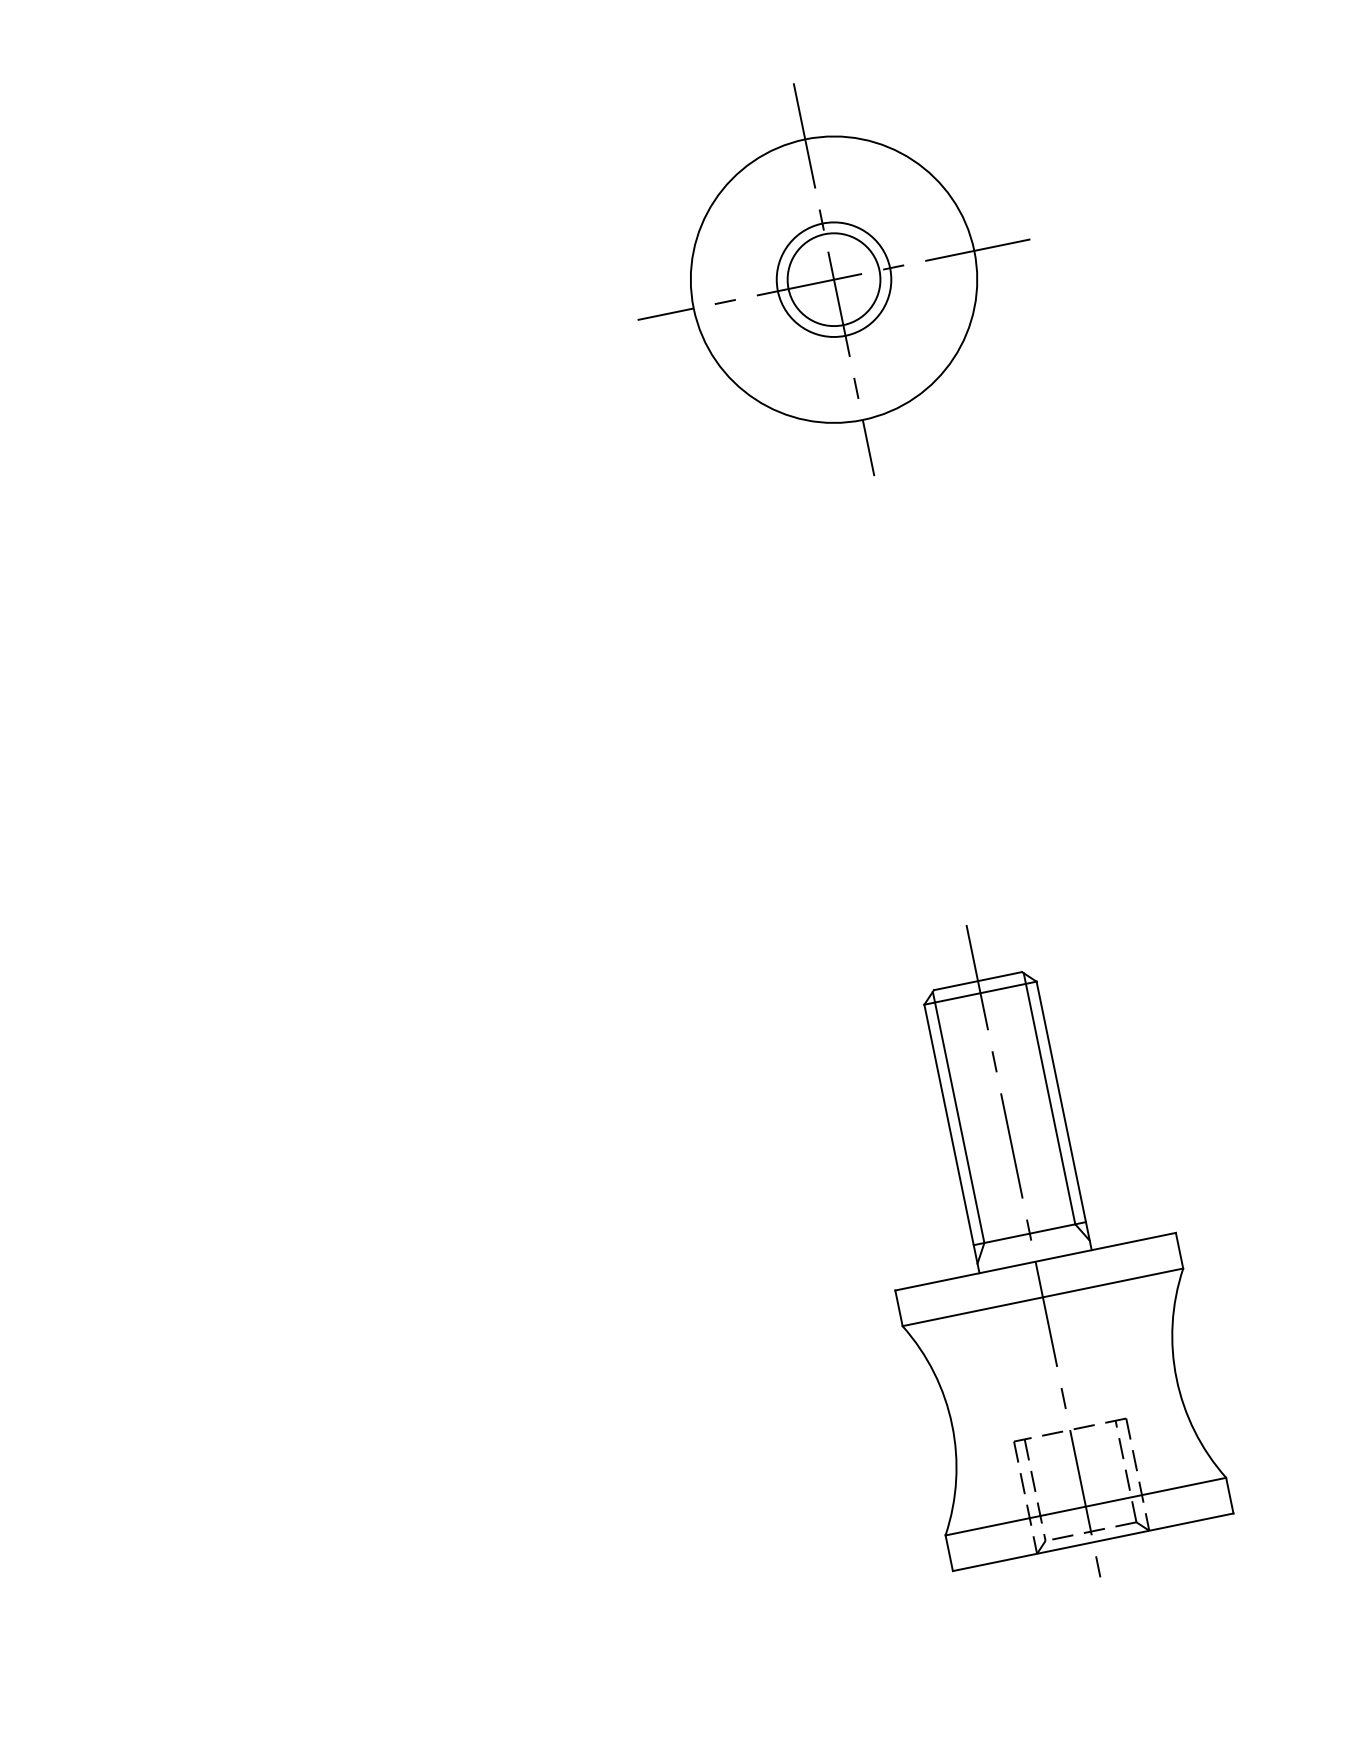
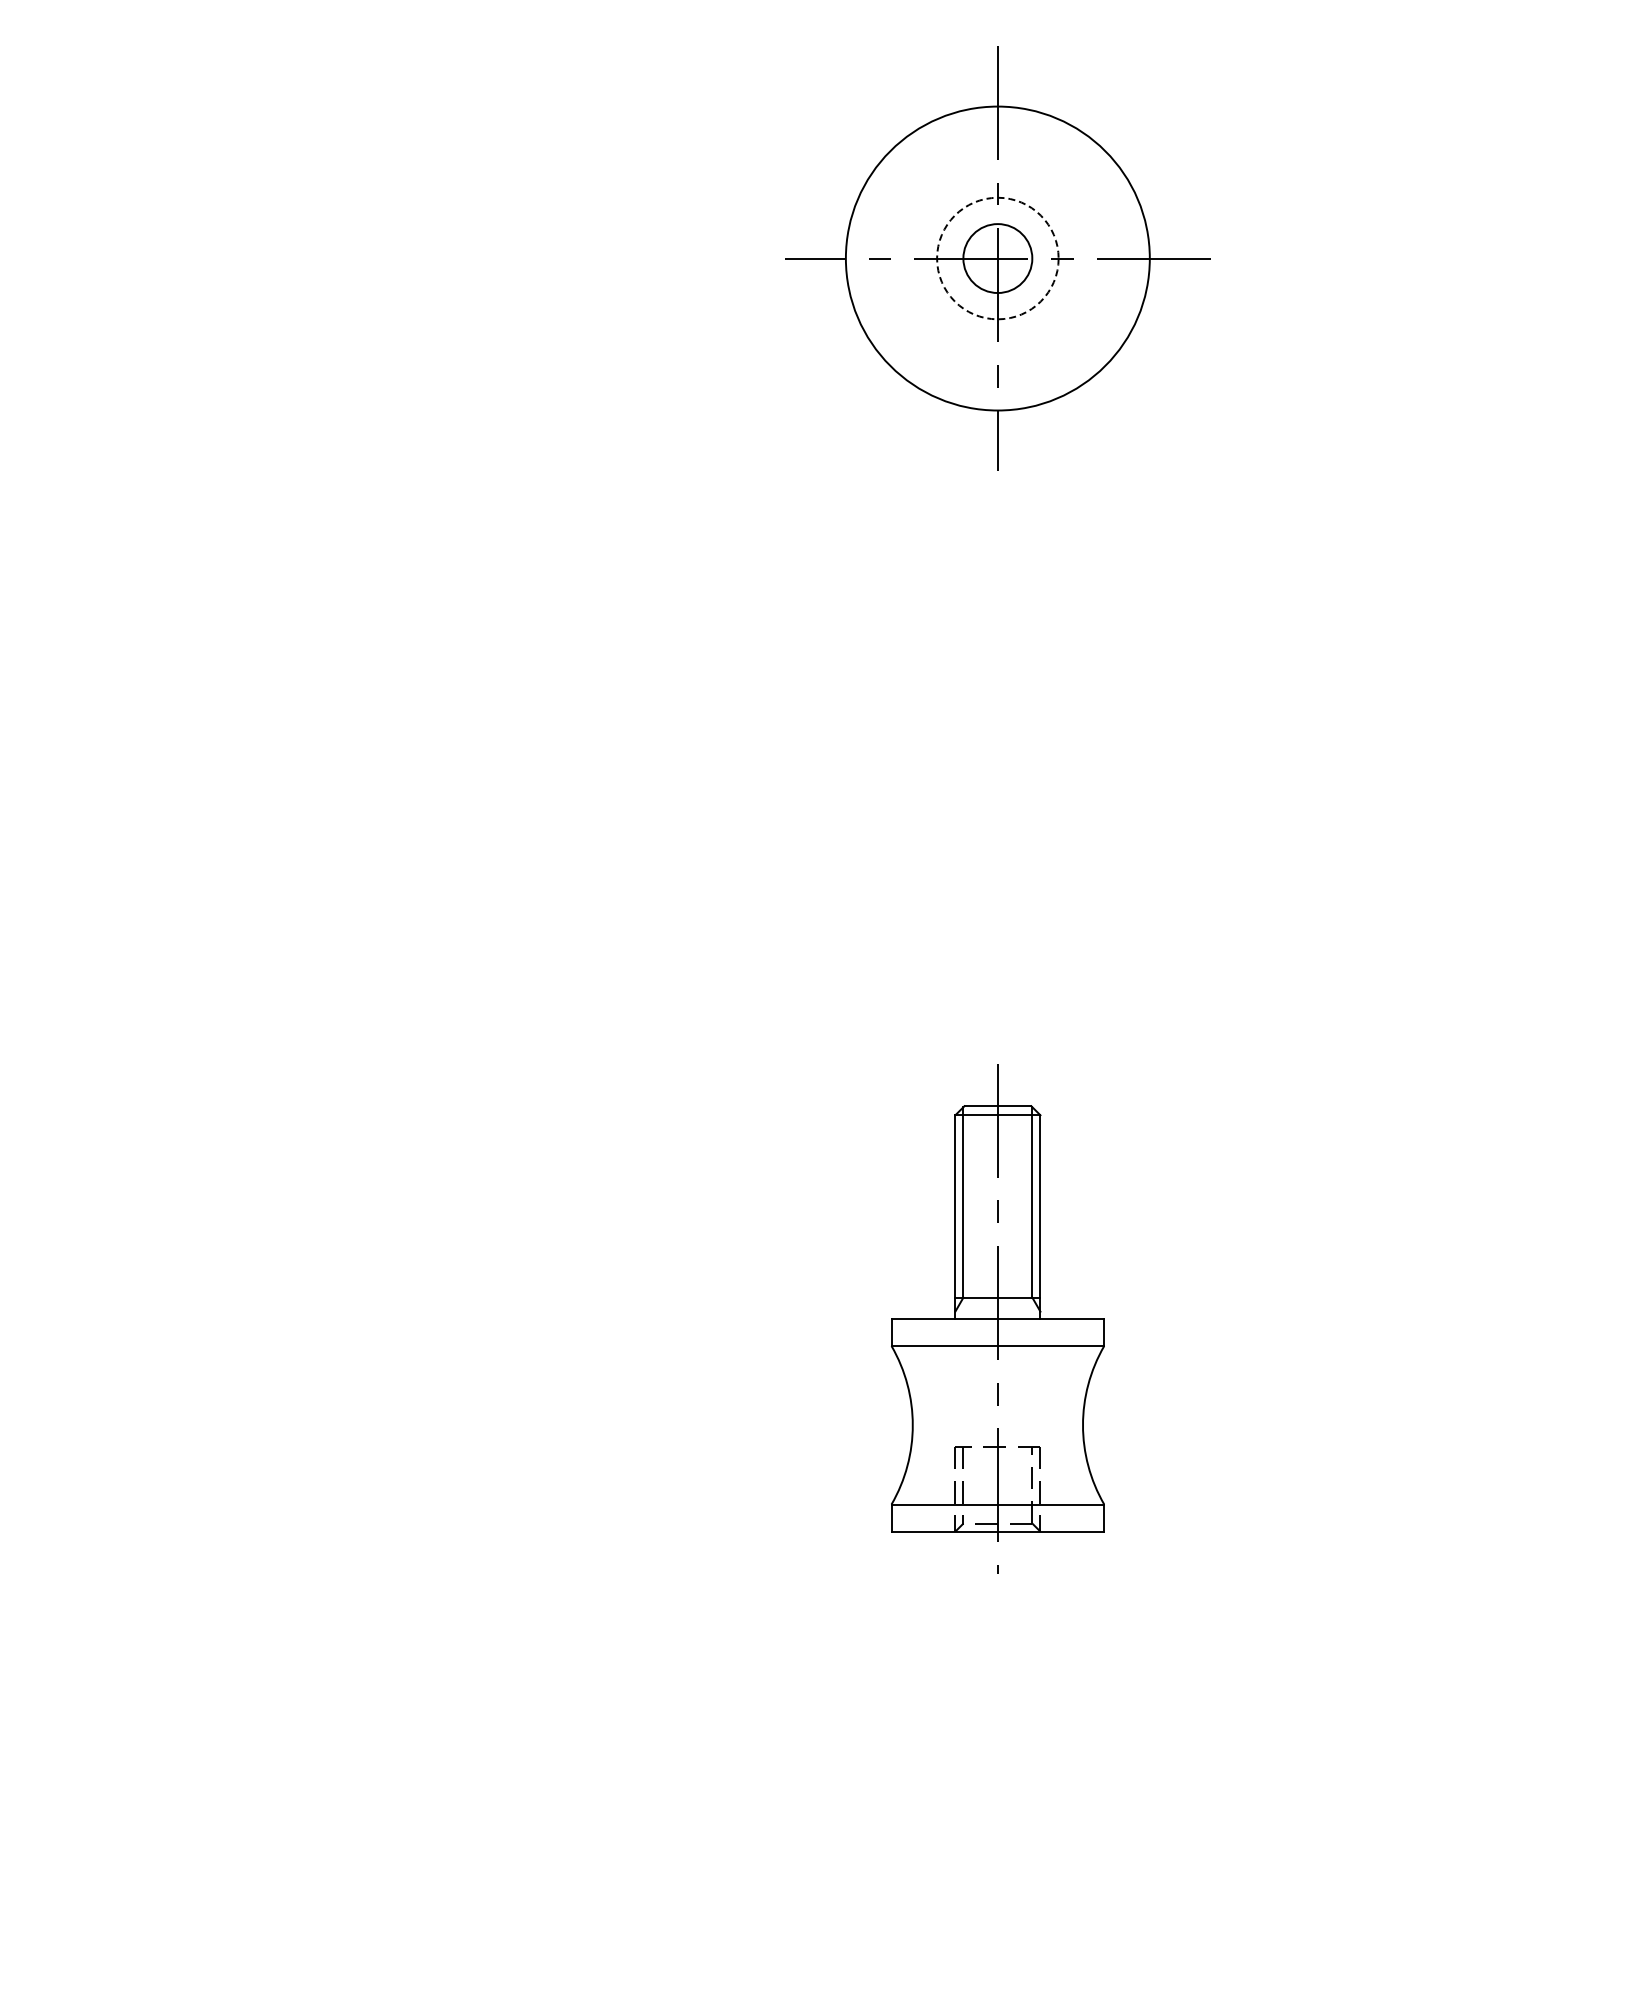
circle: (833, 279) -> (997, 258), size x0.7
circle: (833, 279) -> (997, 258), solid -> dashed
part: (1033, 1250) -> (997, 1310), size x0.7

